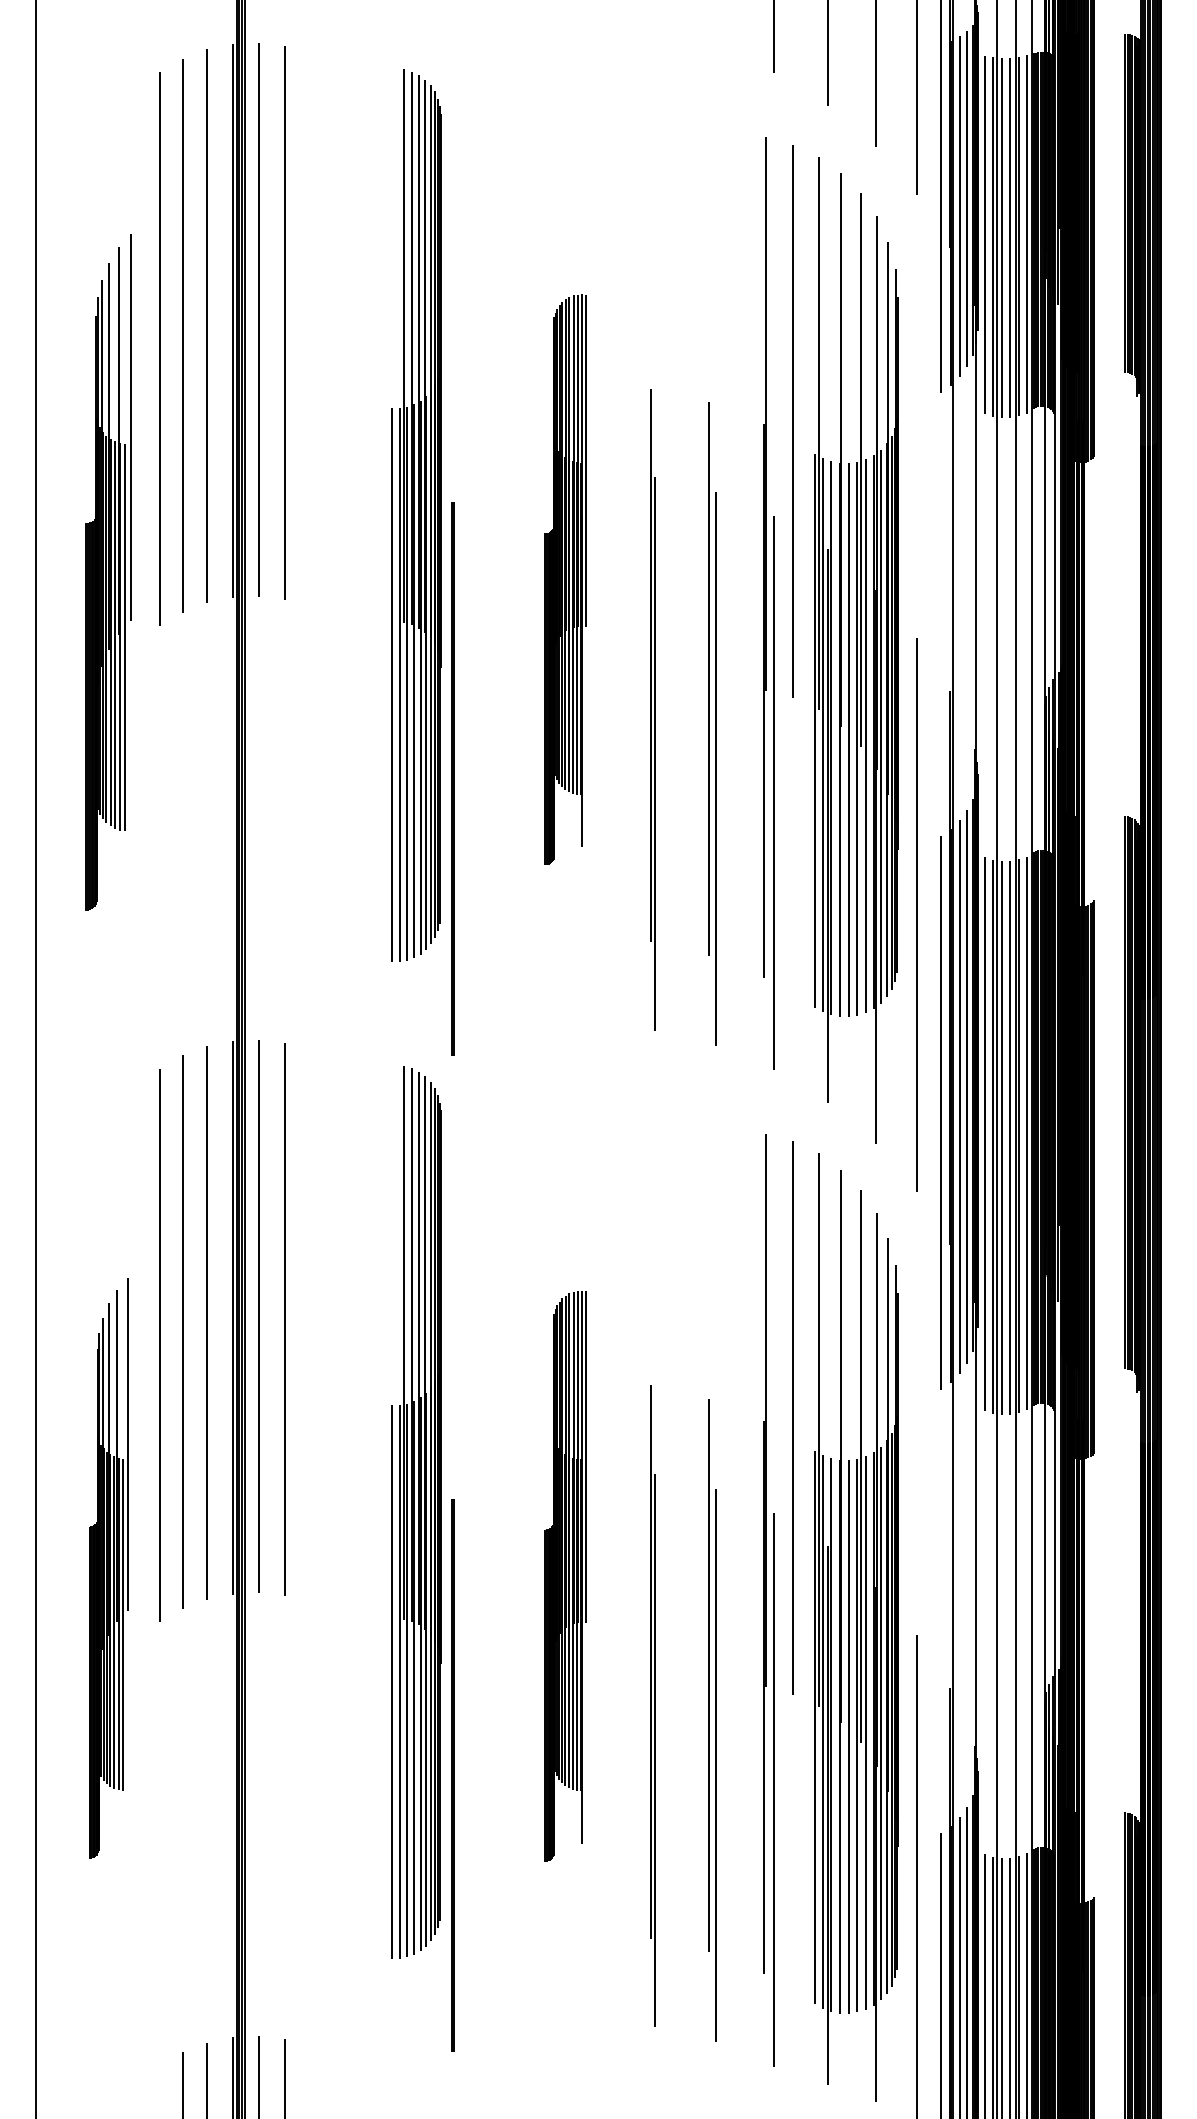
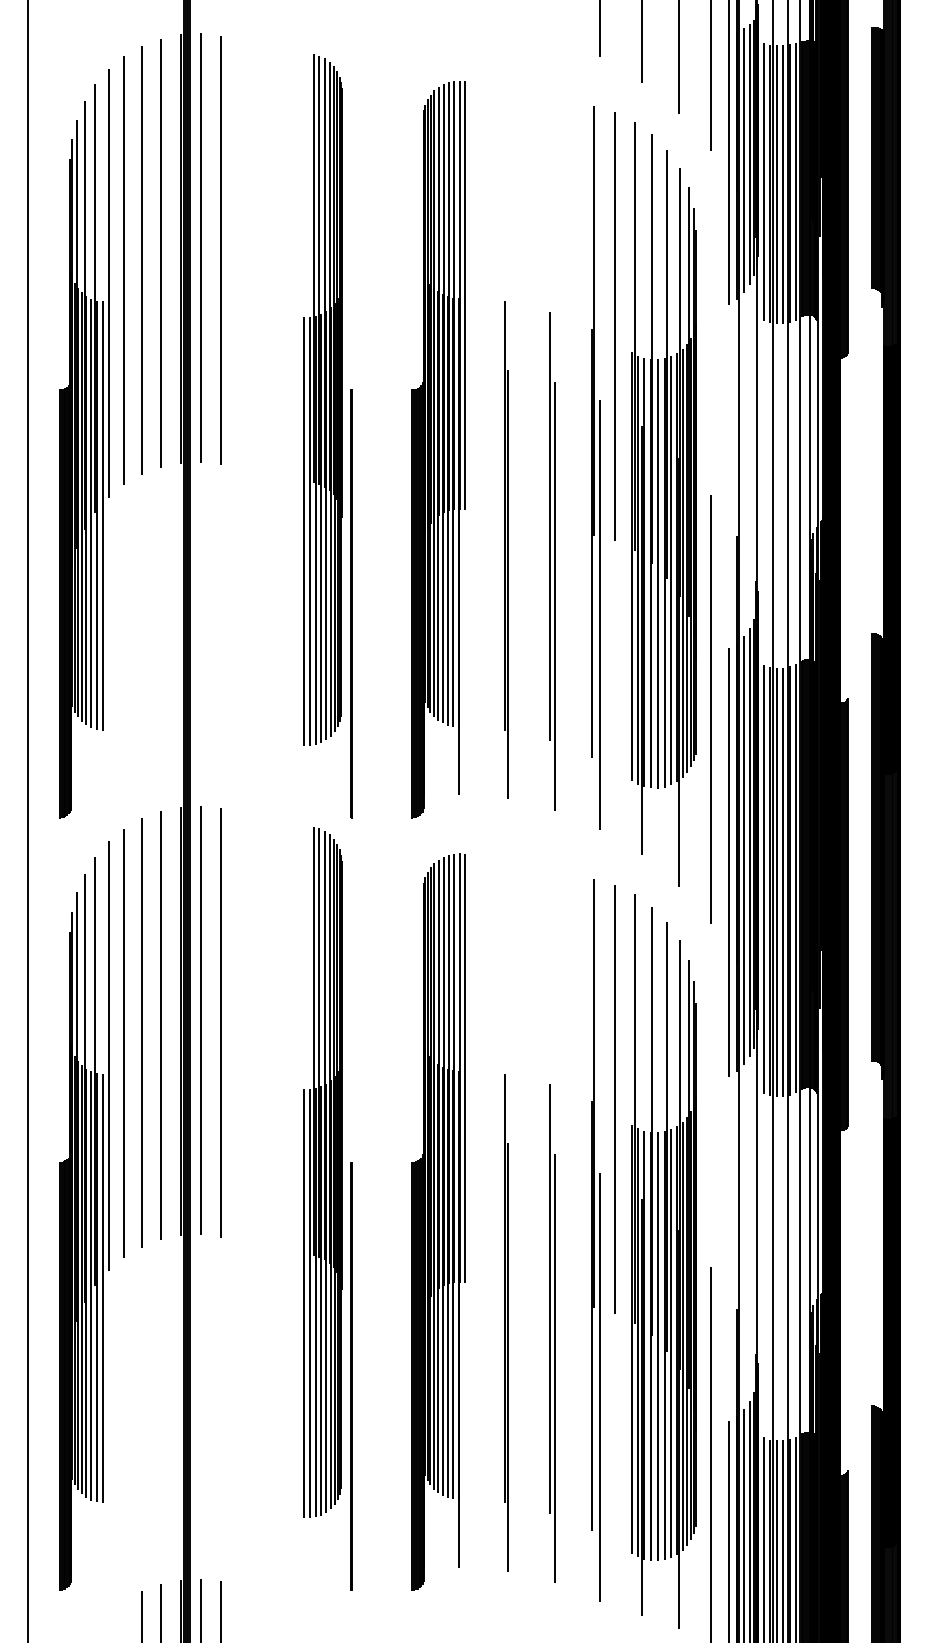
part: (108, 571) -> (84, 443), size x1.43
part: (565, 579) -> (438, 449), size x1.67
part: (108, 1567) -> (84, 1215), size x1.67
part: (565, 1575) -> (438, 1221), size x1.67

